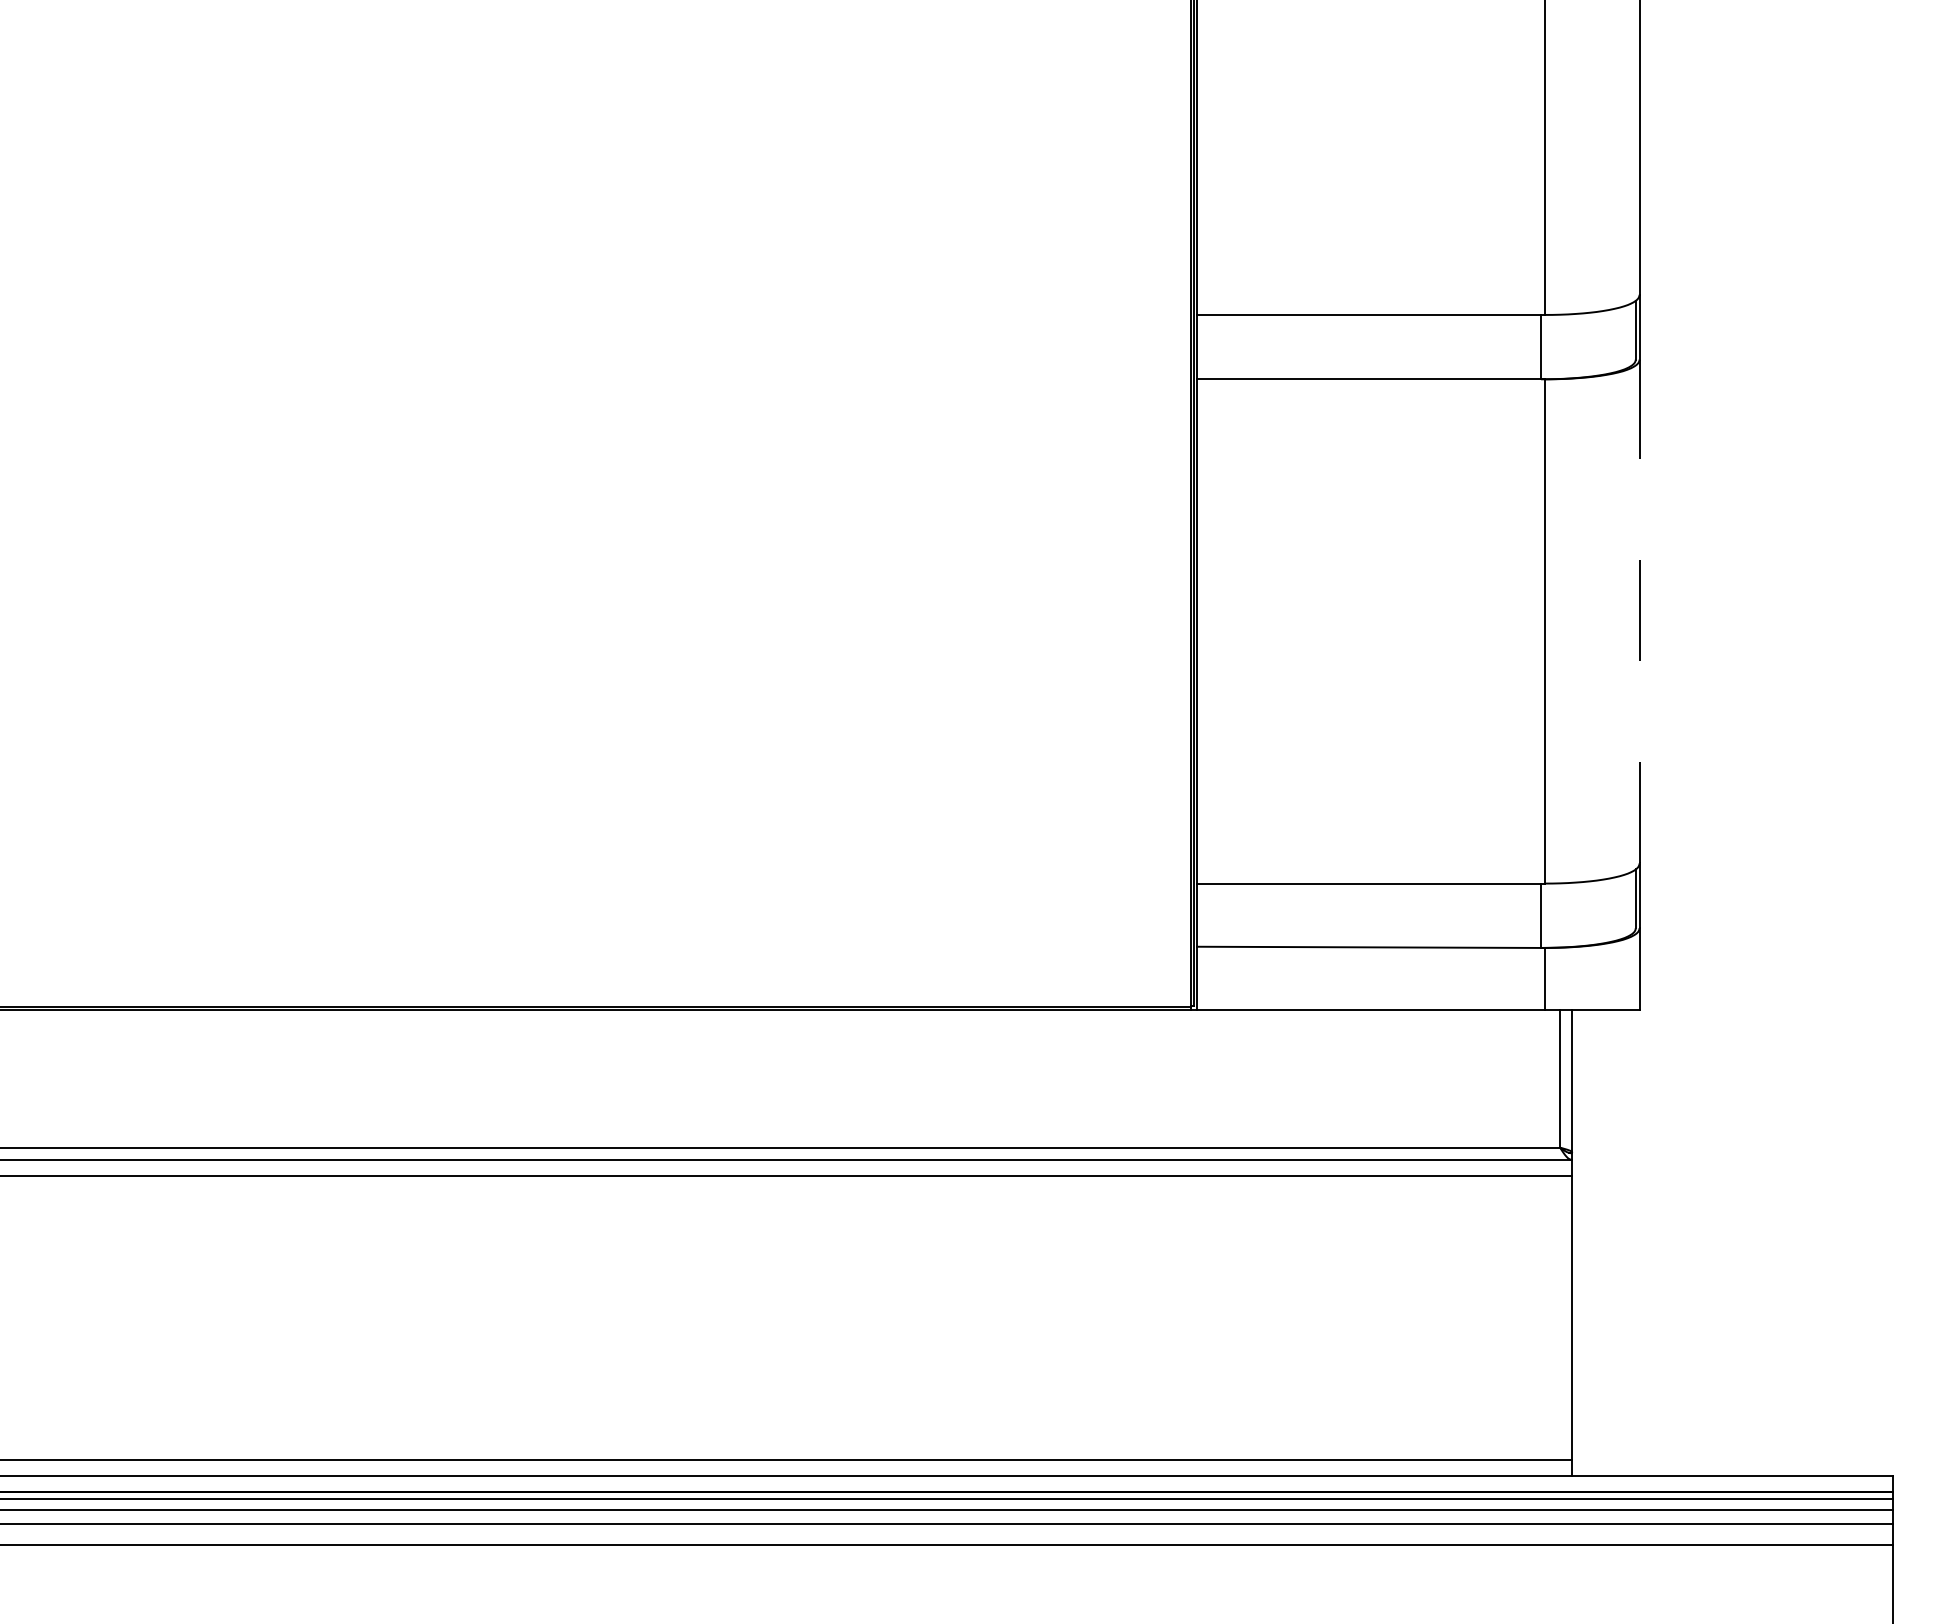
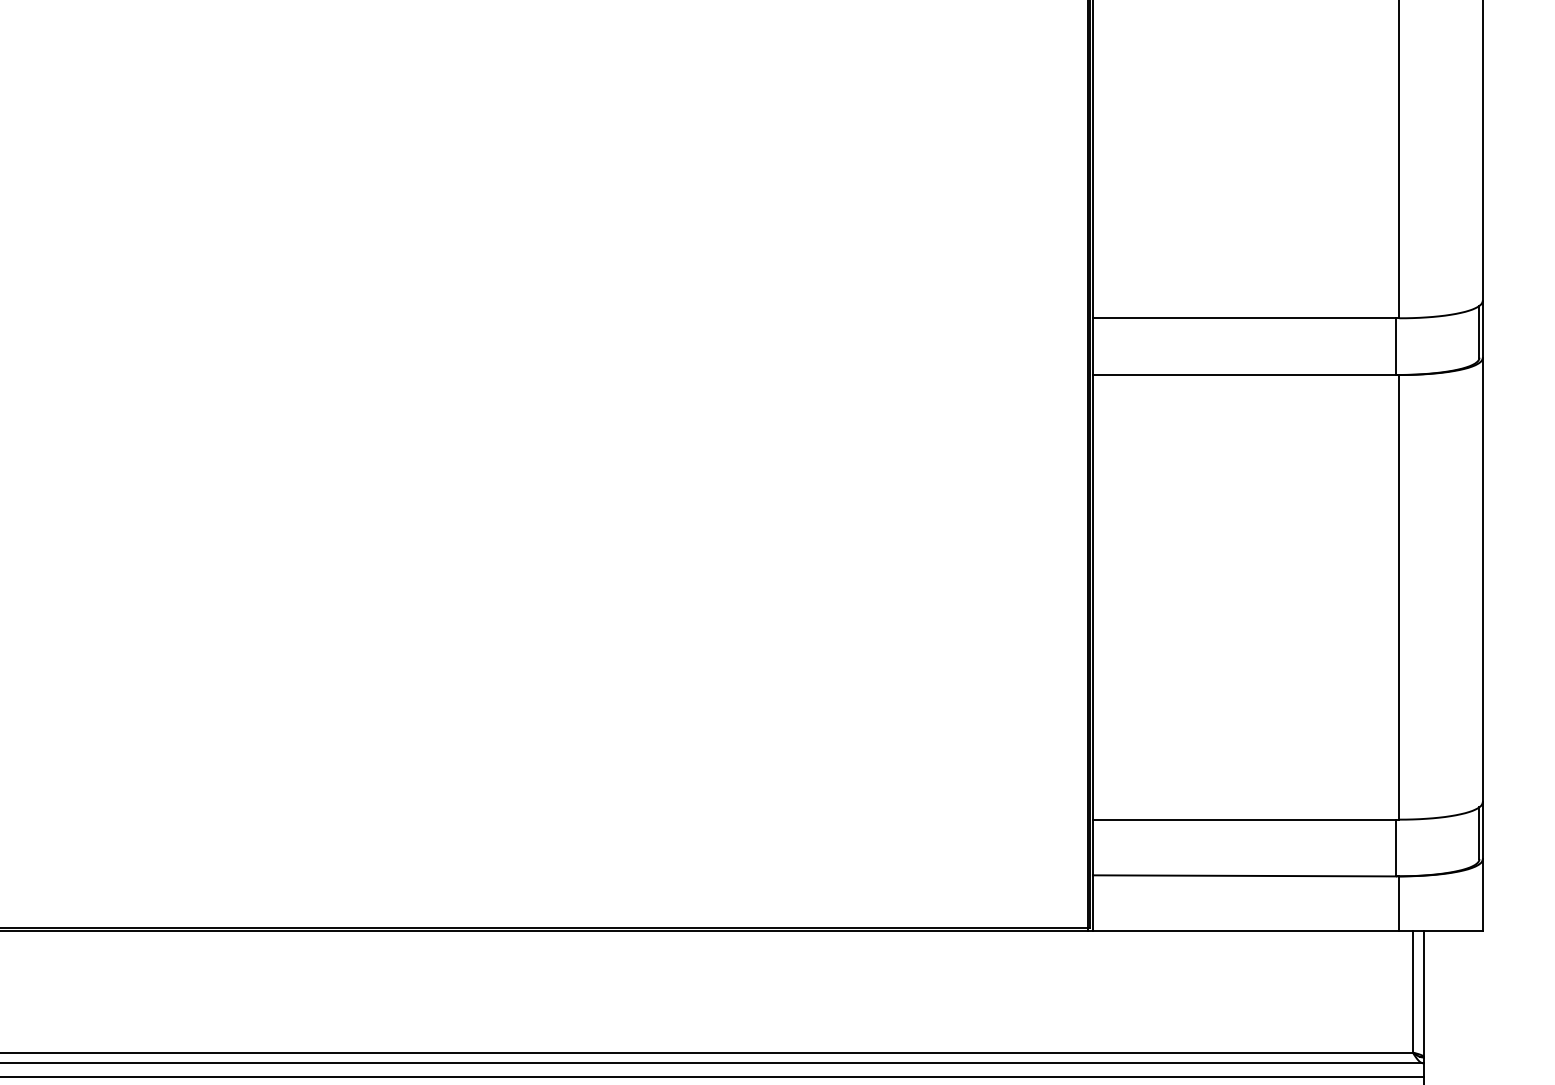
line: (1639, 611) -> (1482, 579), dashed -> solid

